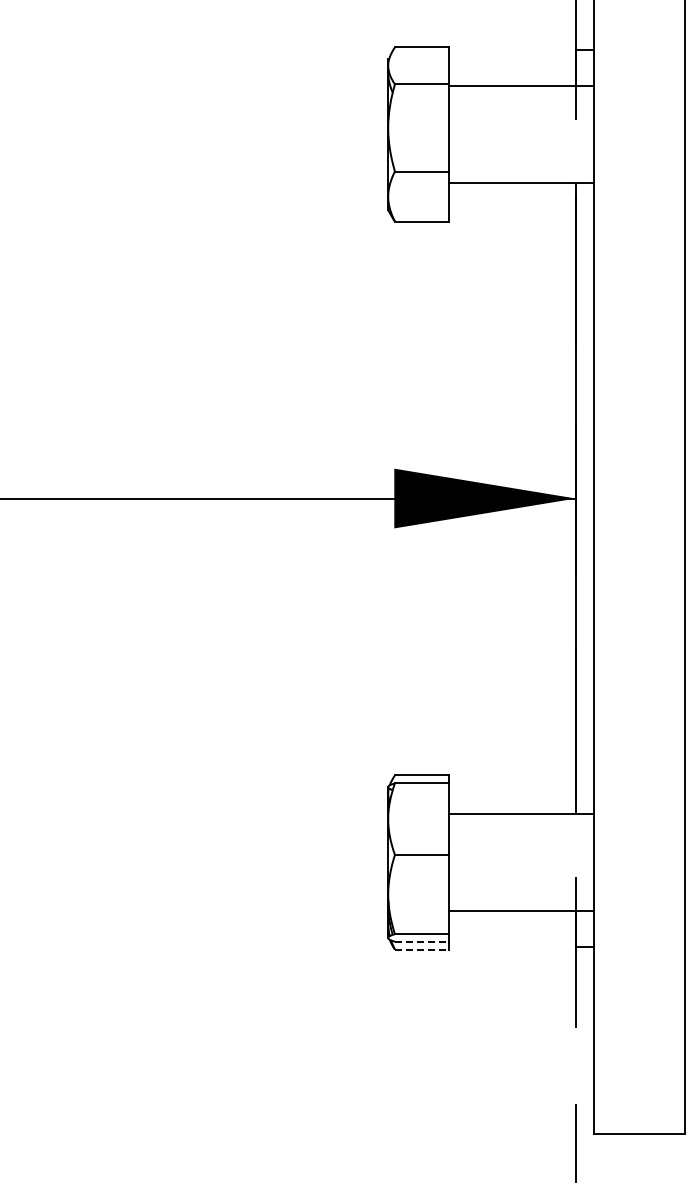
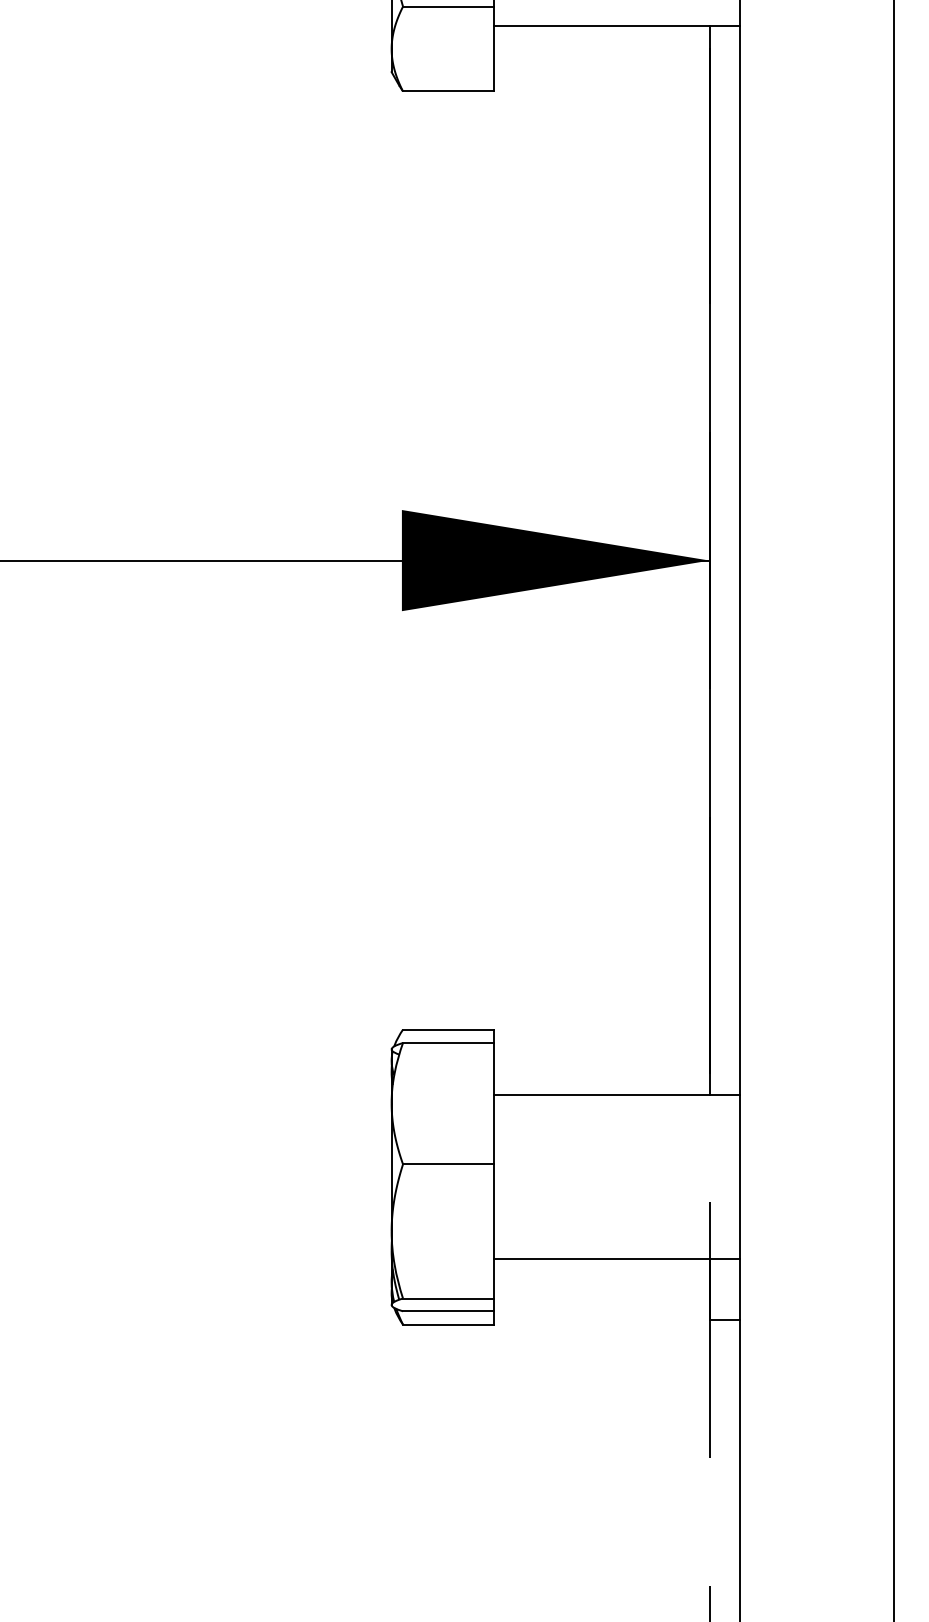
line: (421, 941) -> (447, 1310), dashed -> solid
line: (421, 949) -> (447, 1324), dashed -> solid

